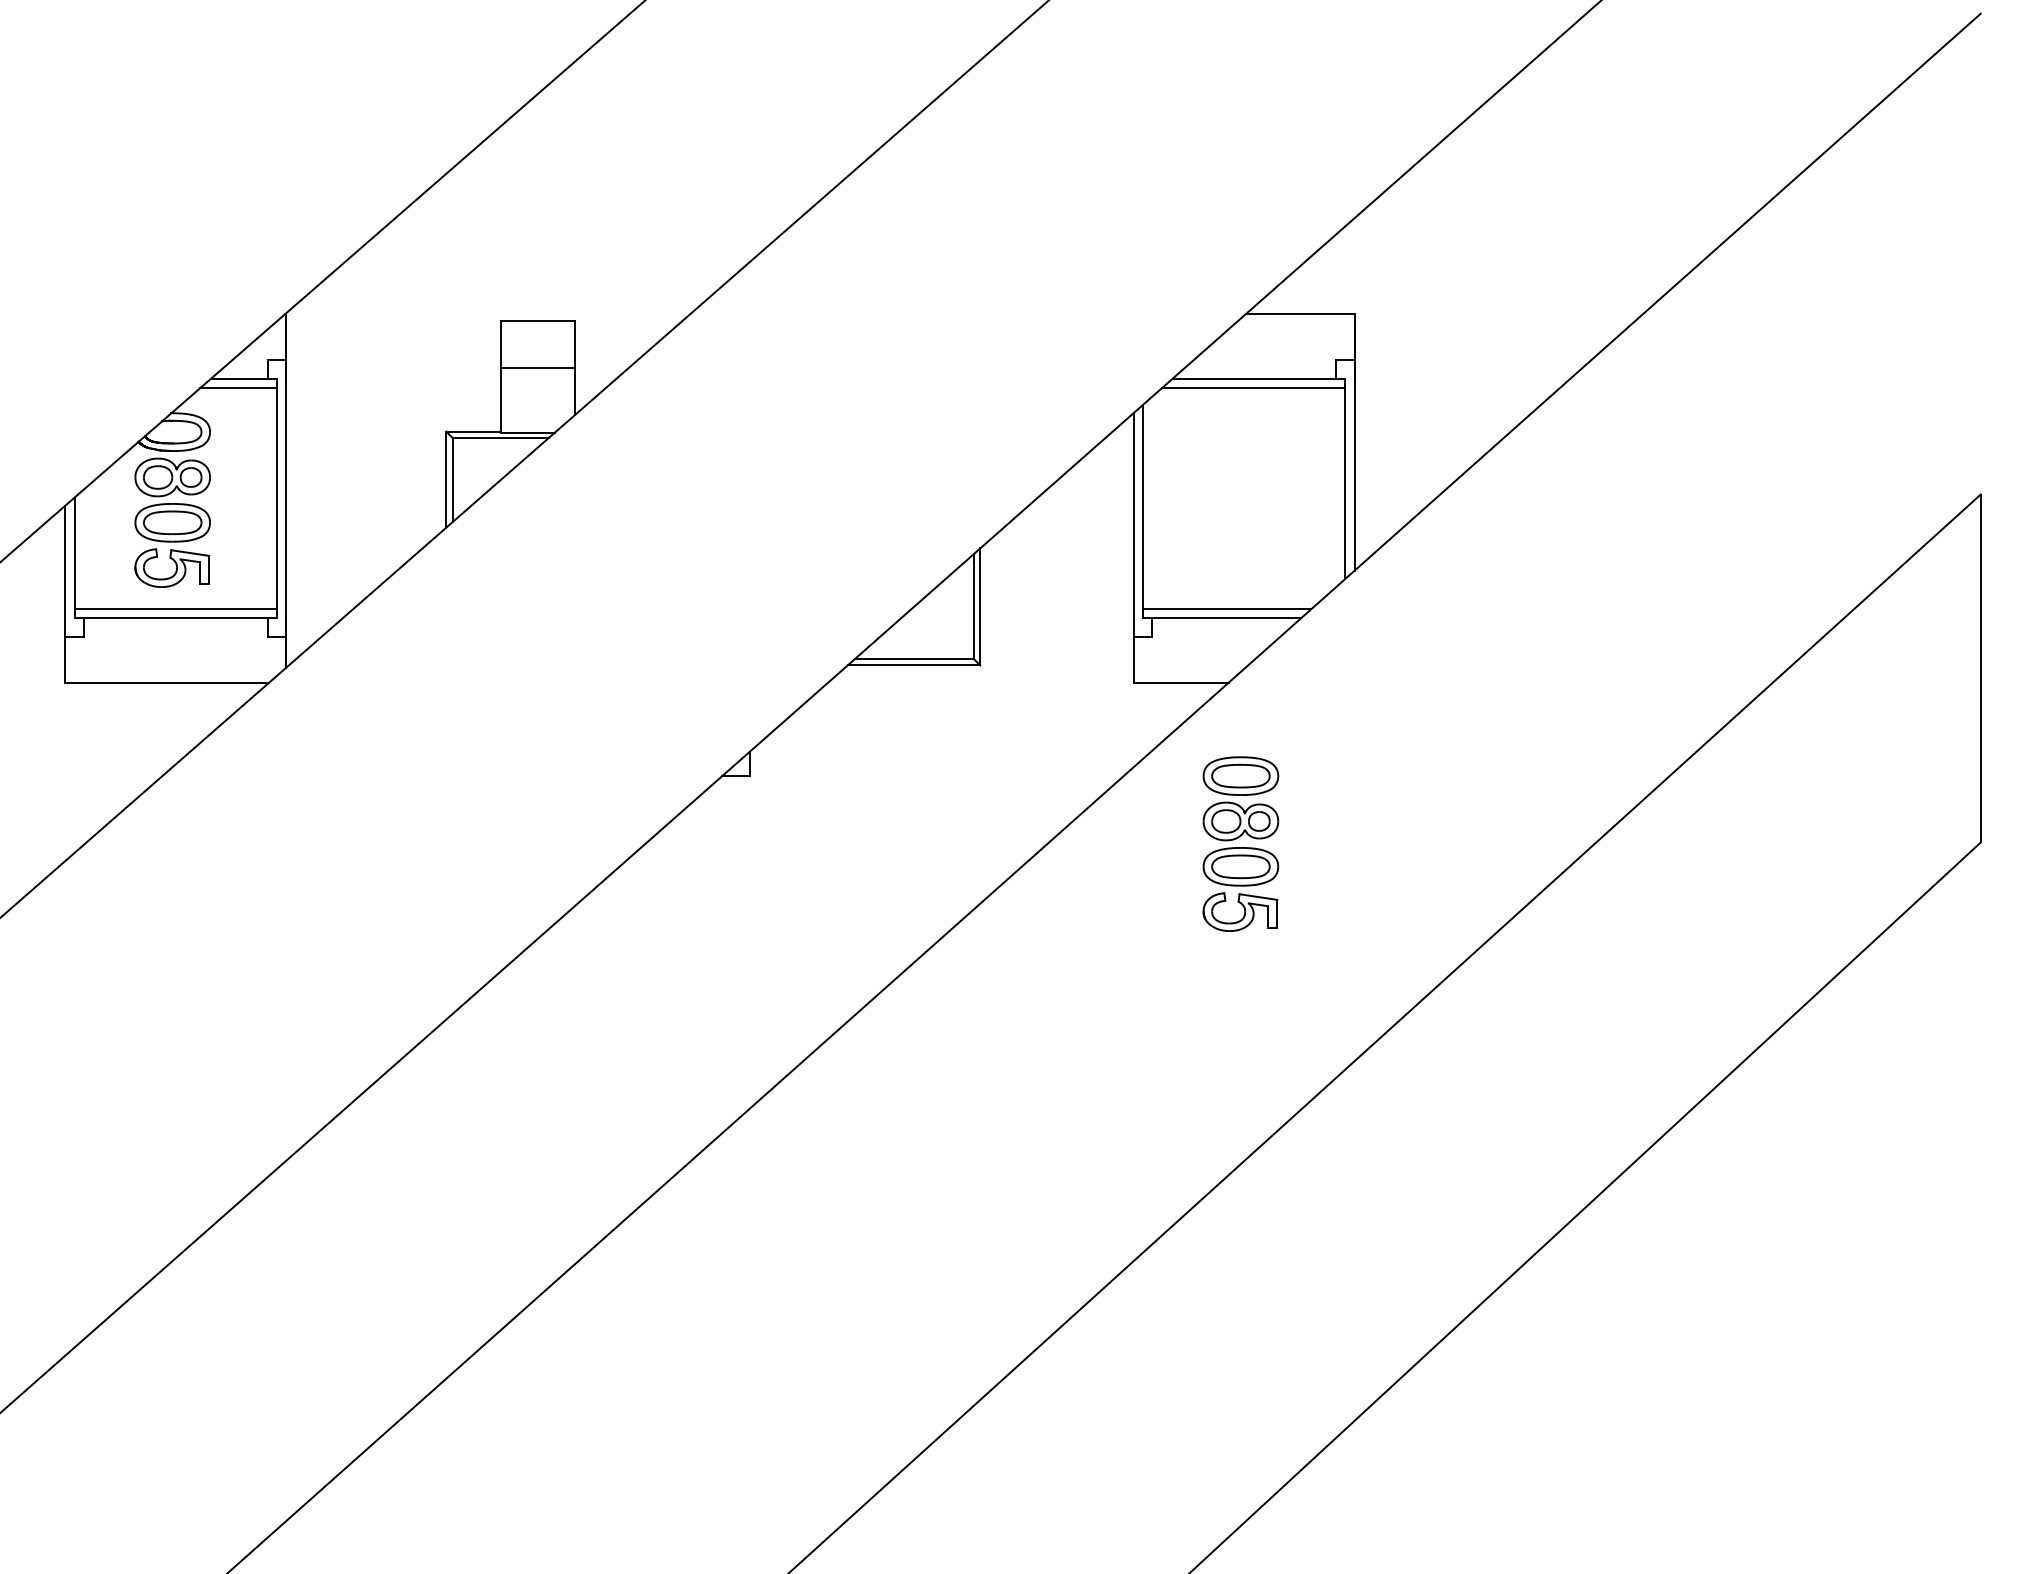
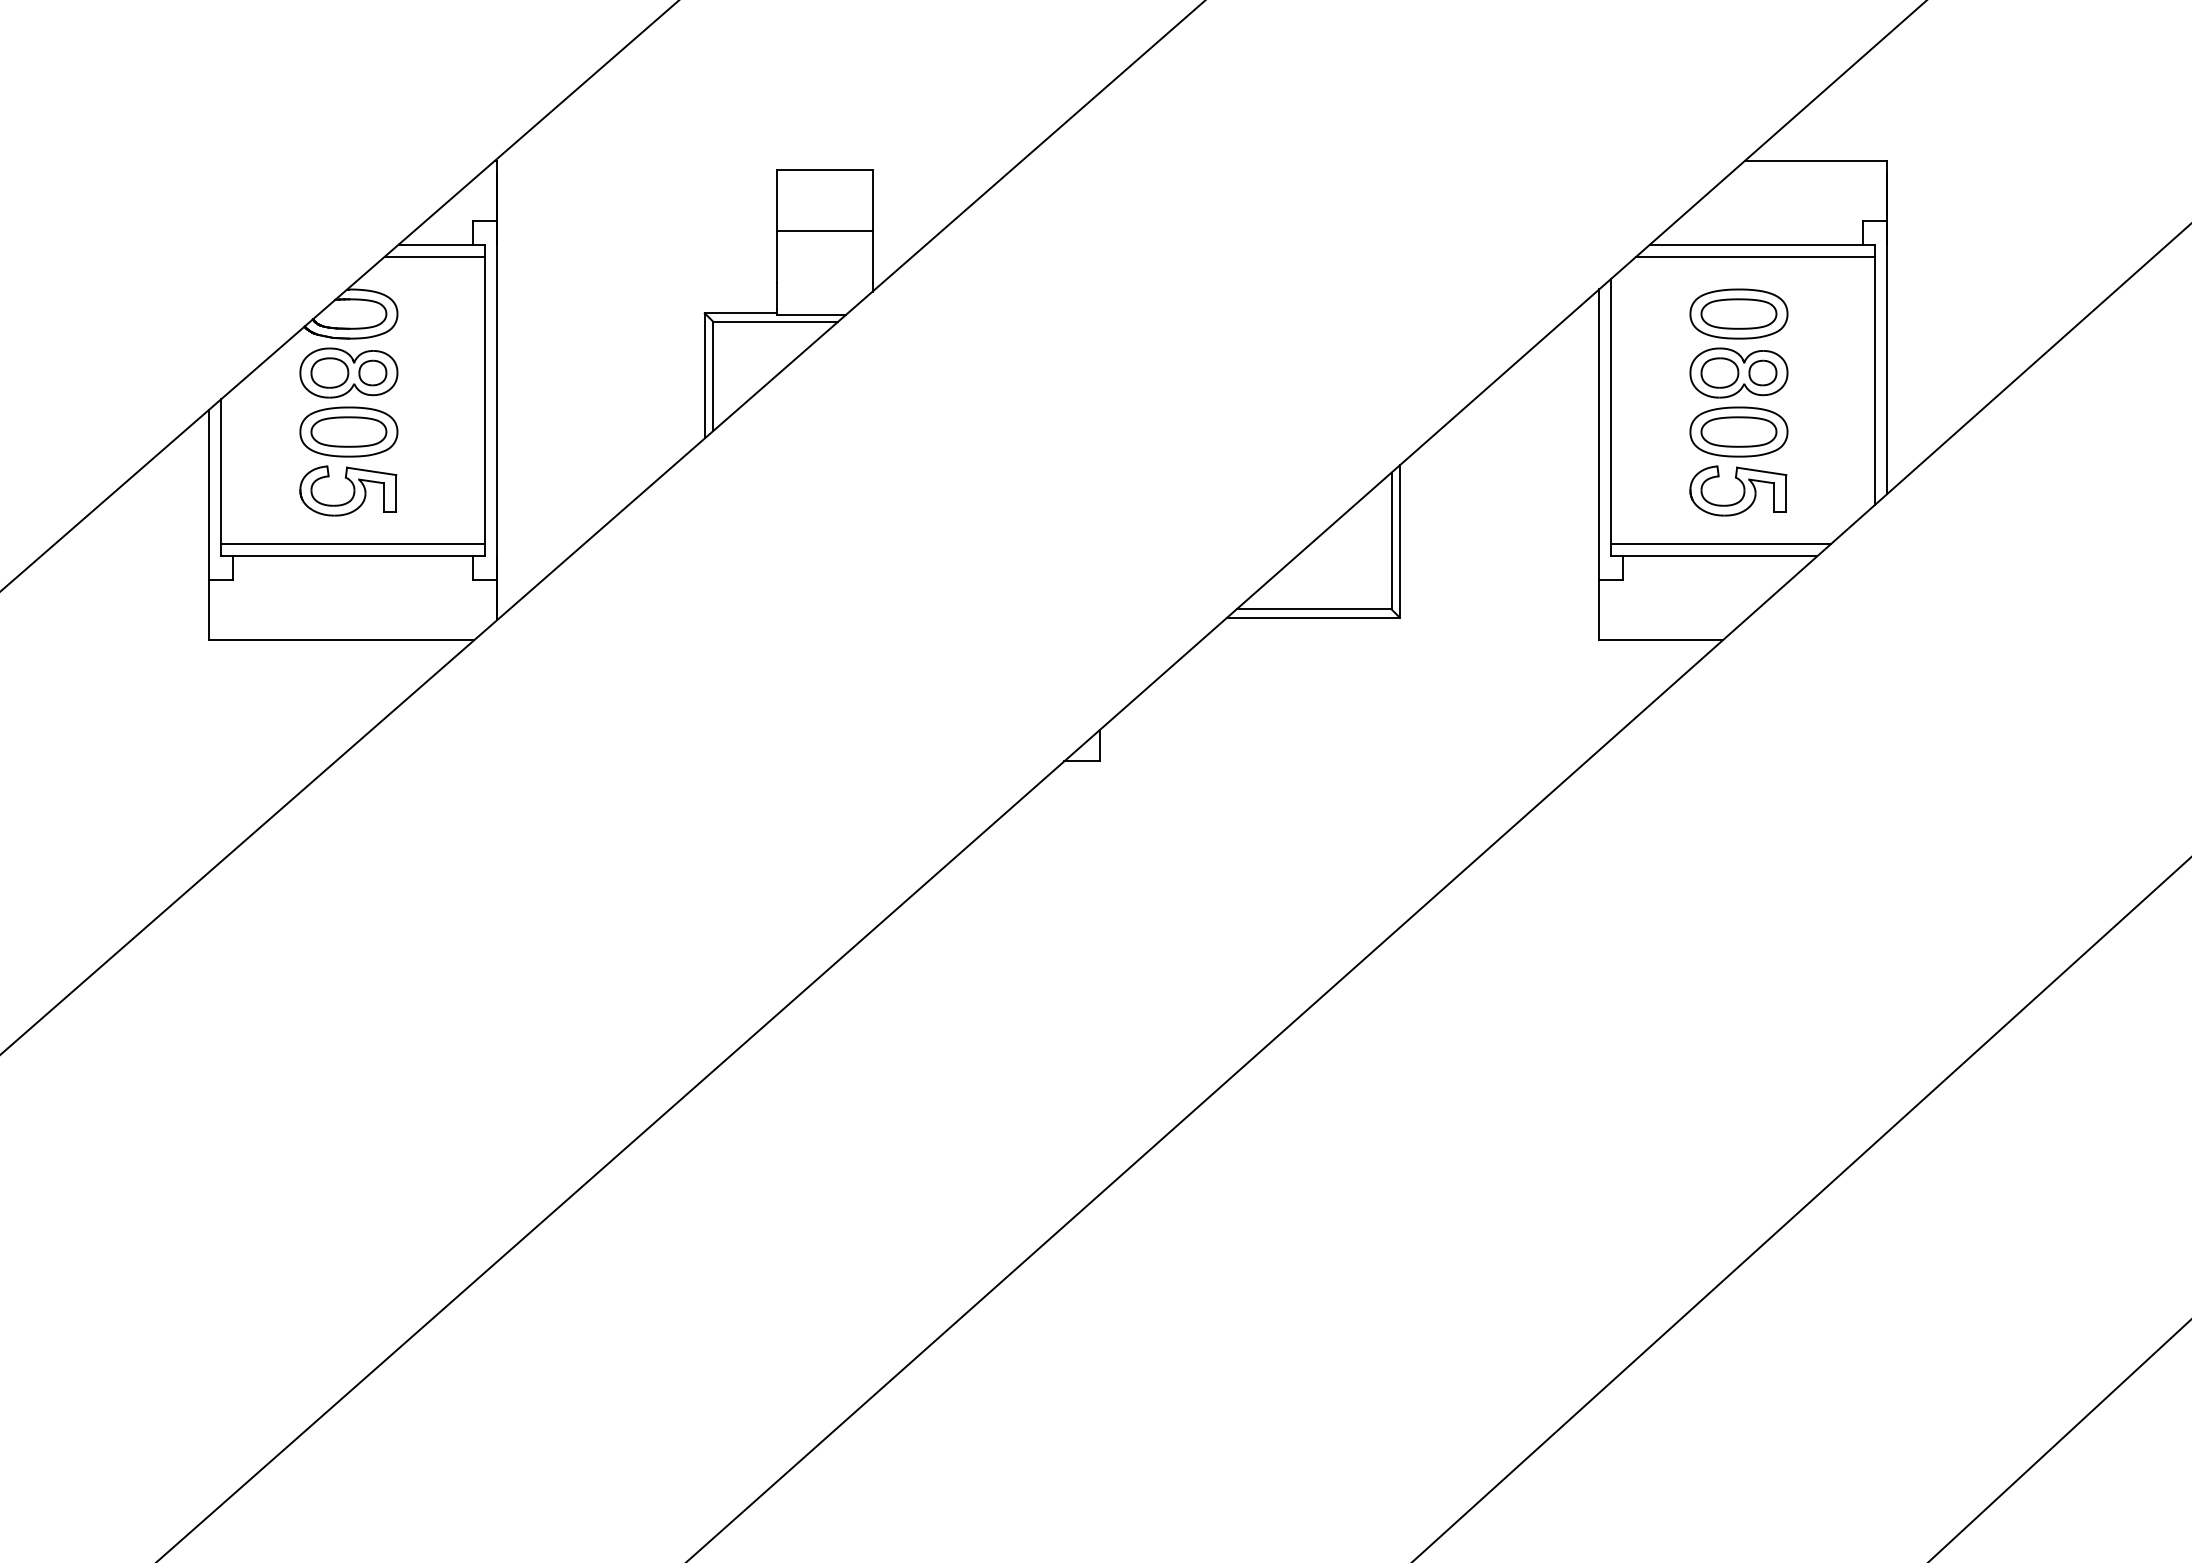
part: (1240, 843) -> (1738, 401), moved

